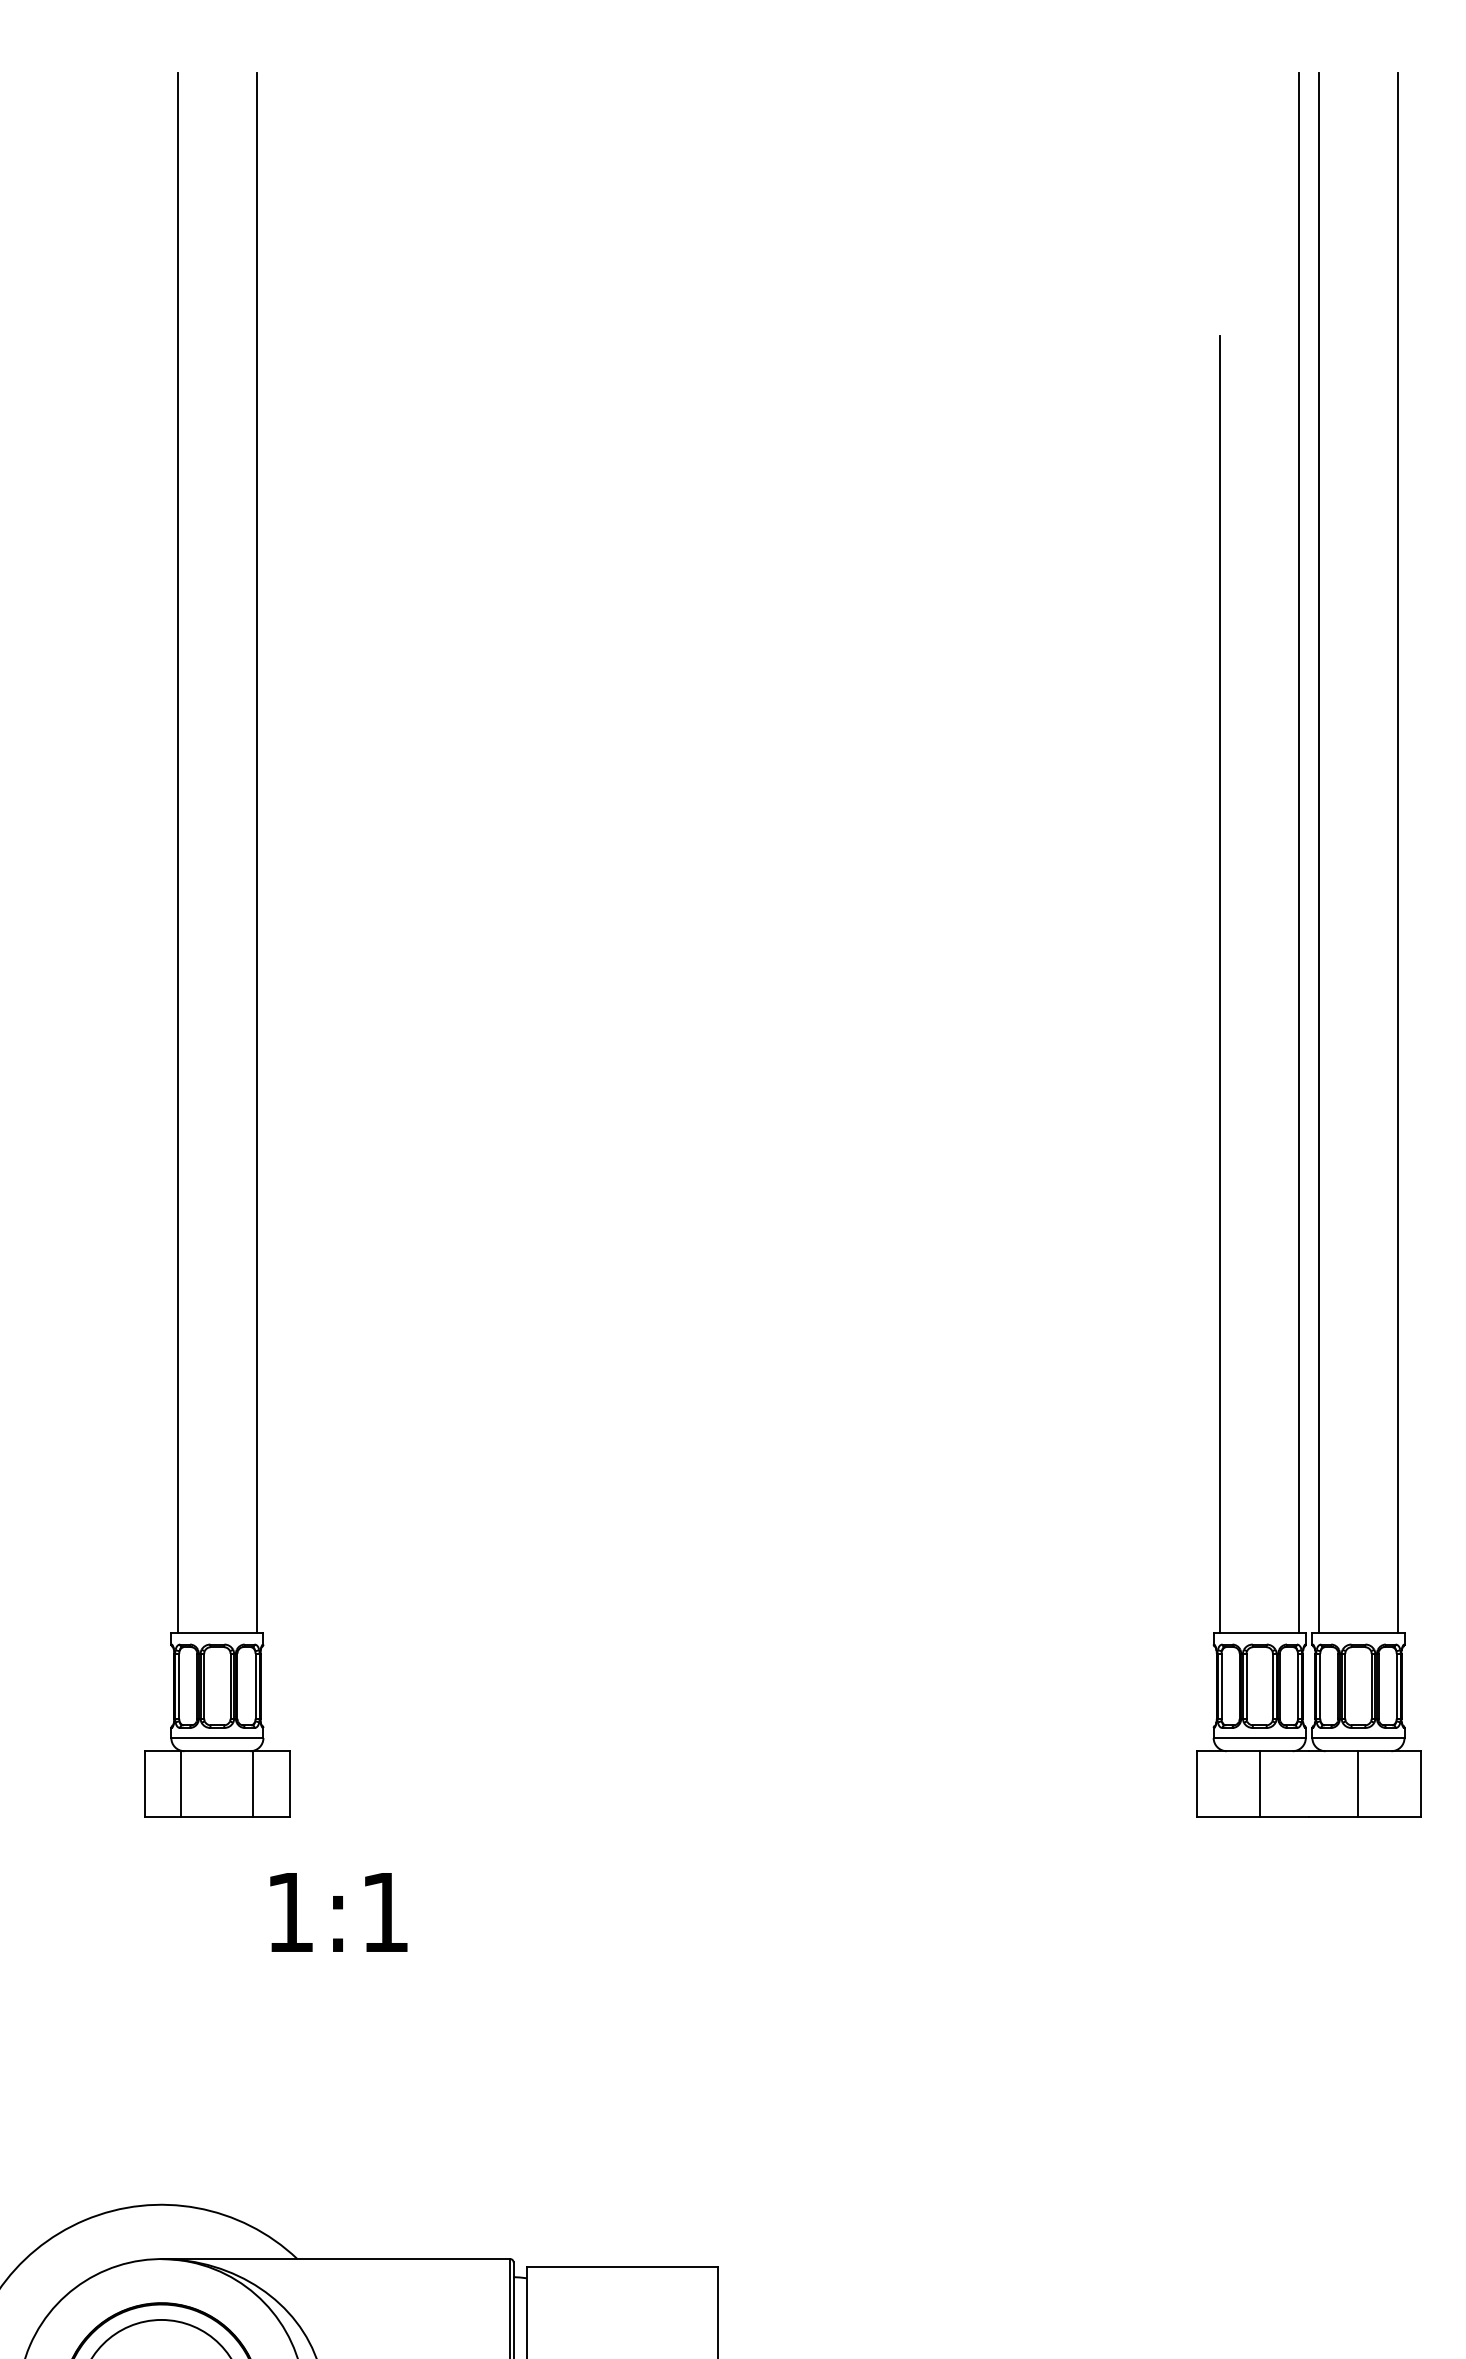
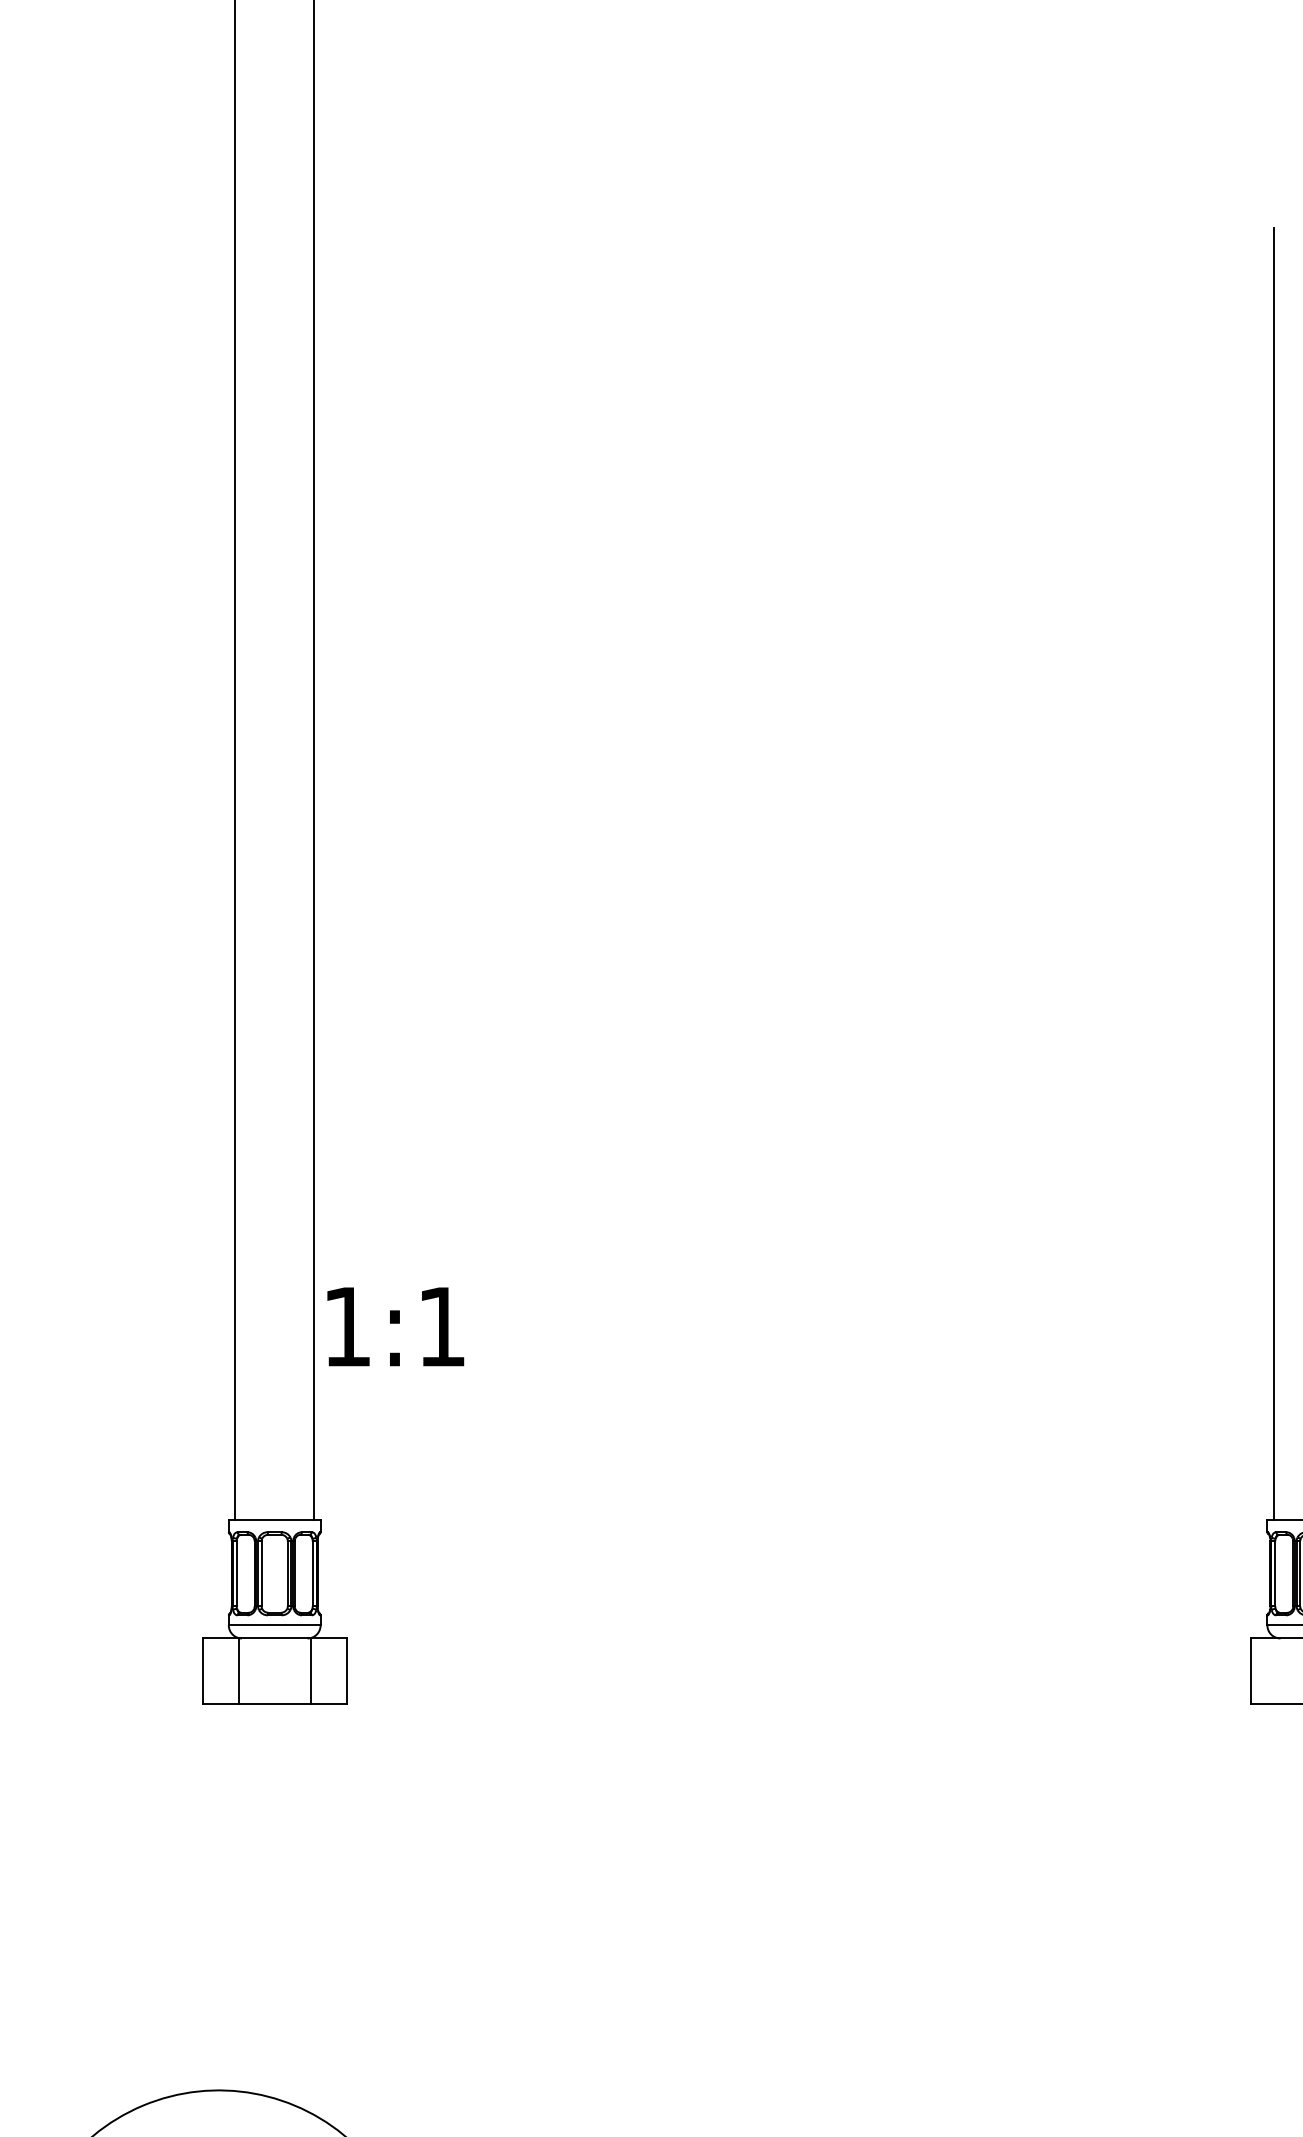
text: (338, 1912) -> (395, 1326), moved

